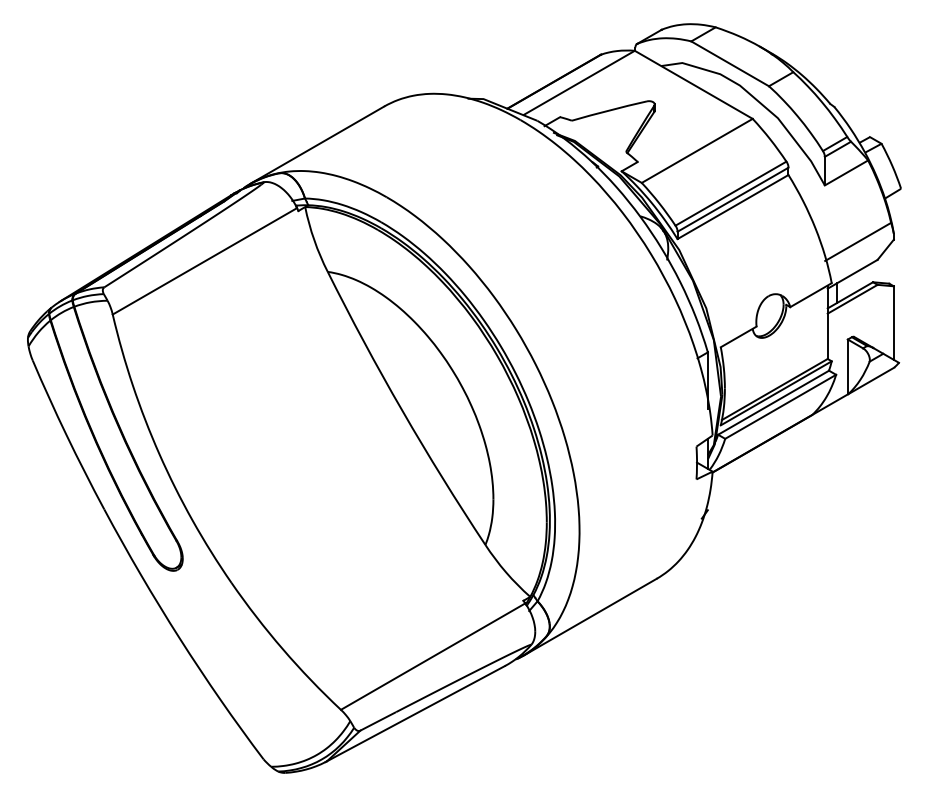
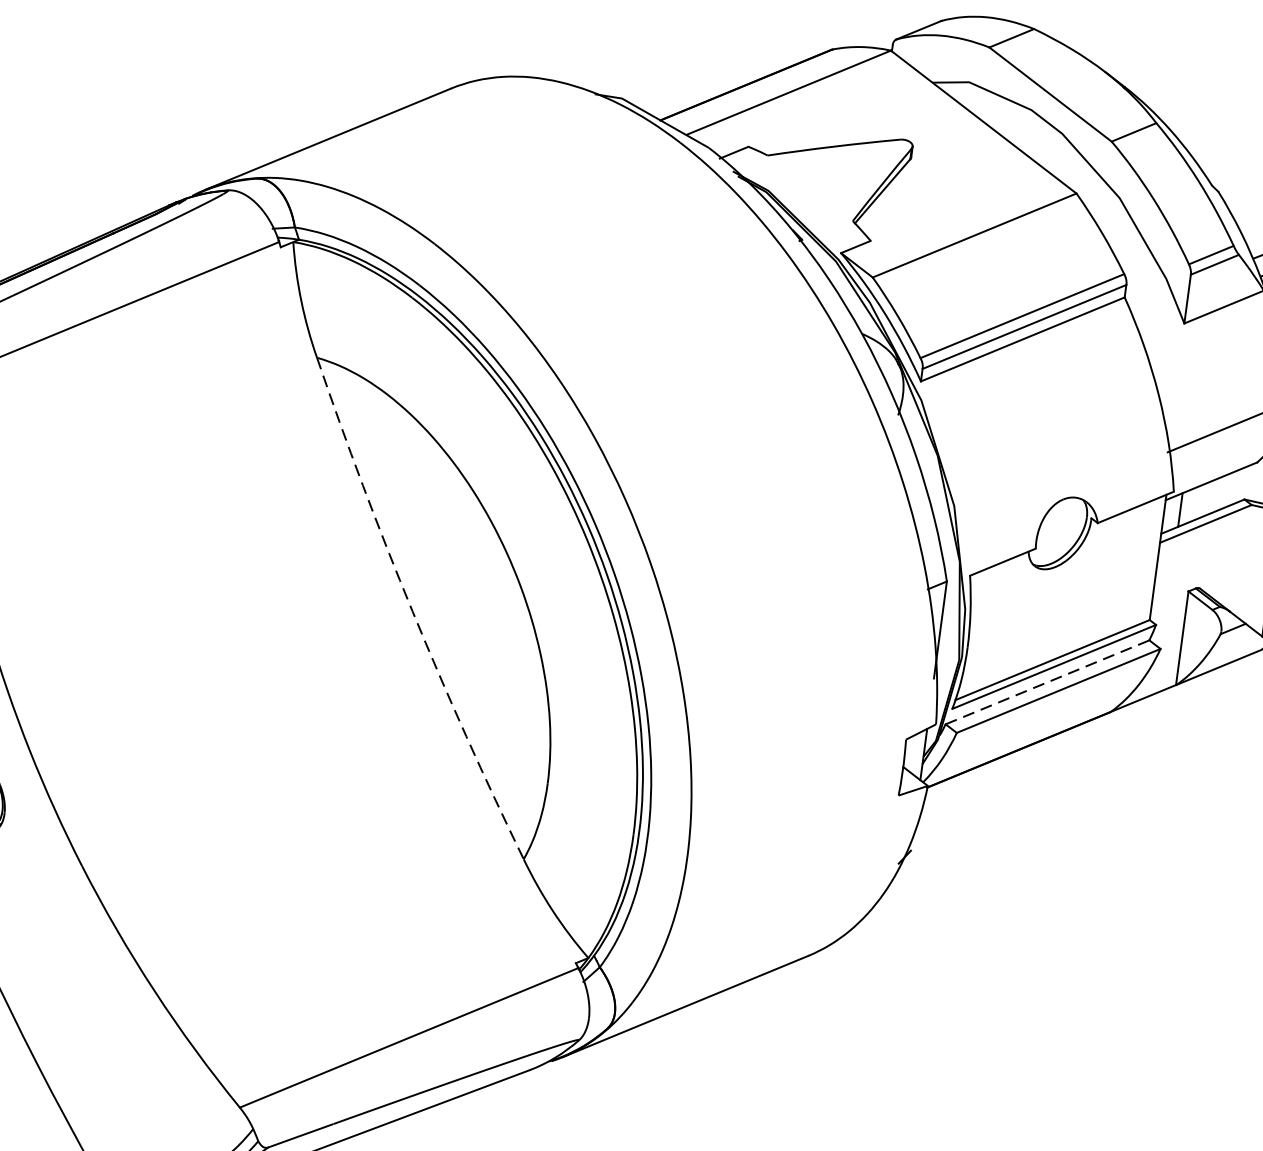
line: (774, 402) -> (1049, 682), solid -> dashed
arc: (402, 410) -> (412, 611), solid -> dashed

